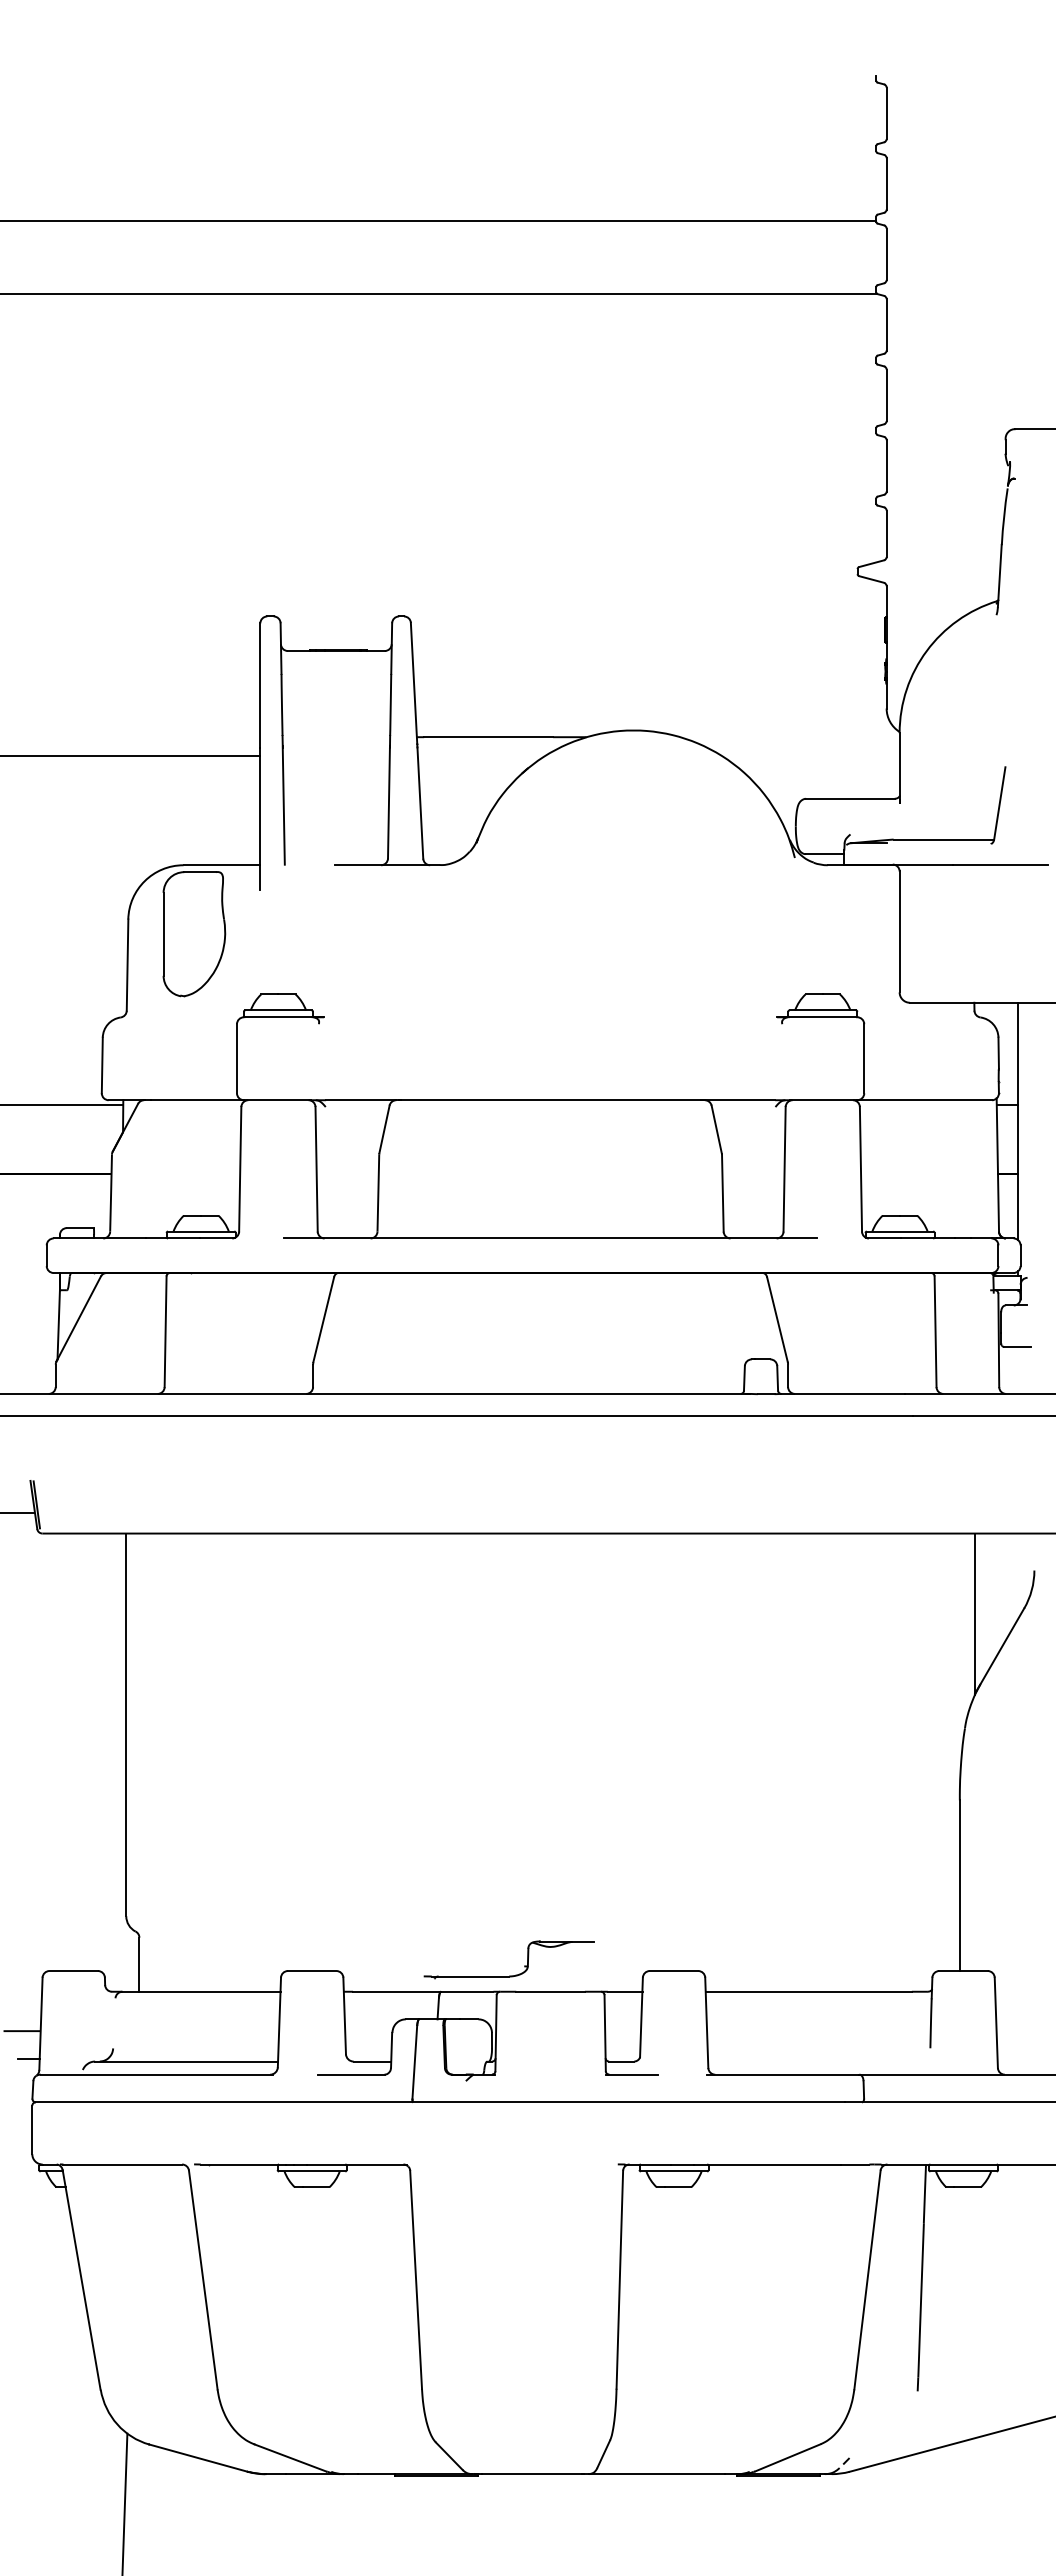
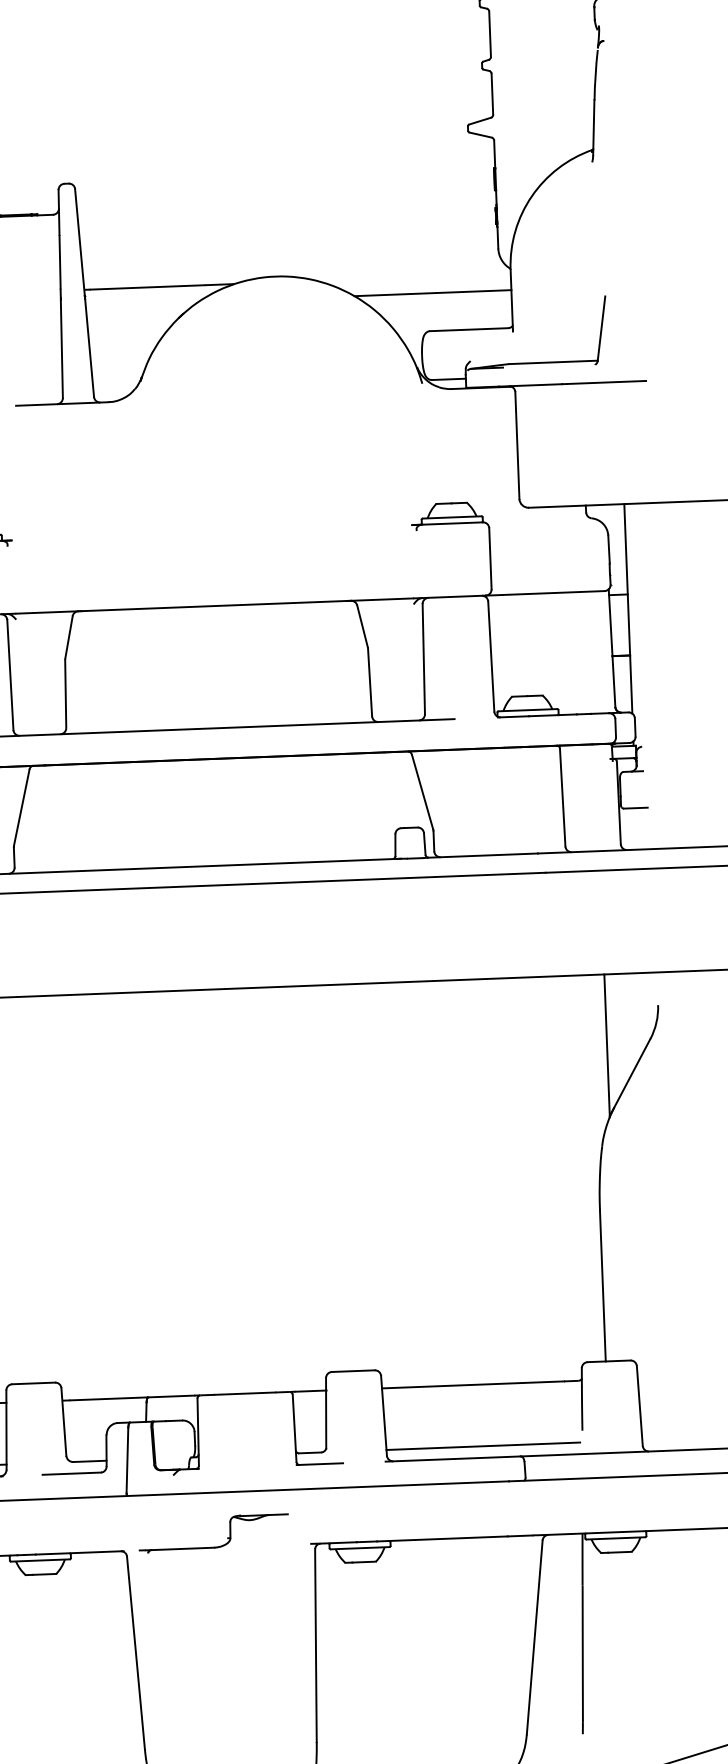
line: (810, 756) -> (432, 293), added
part: (509, 1975) -> (214, 1546), moved
line: (817, 2061) -> (483, 1446), added

